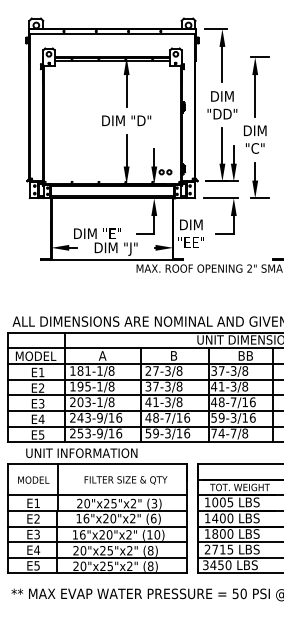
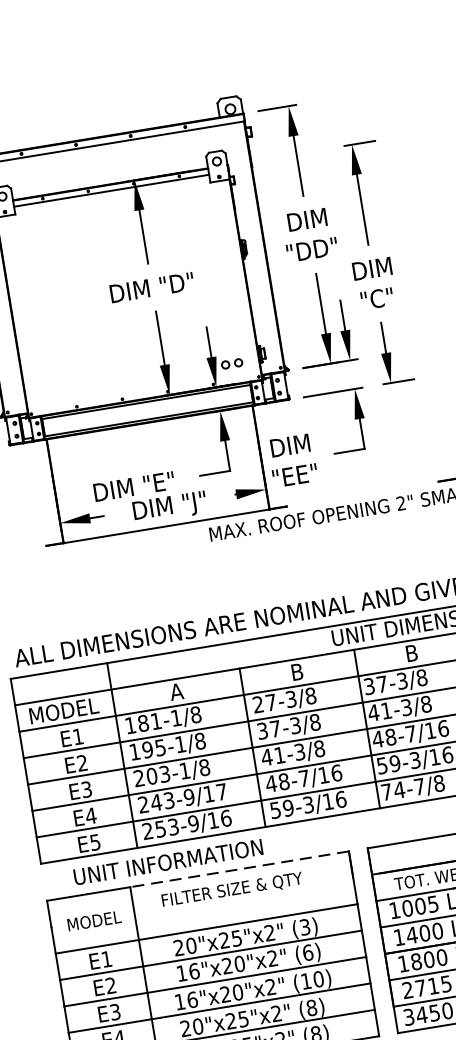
text: (249, 355) -> (424, 650), BB -> B
text: (119, 417) -> (222, 791), 243-9/16 -> 243-9/17
line: (122, 464) -> (240, 869), solid -> dashed
text: (125, 480) -> (231, 890), moved

